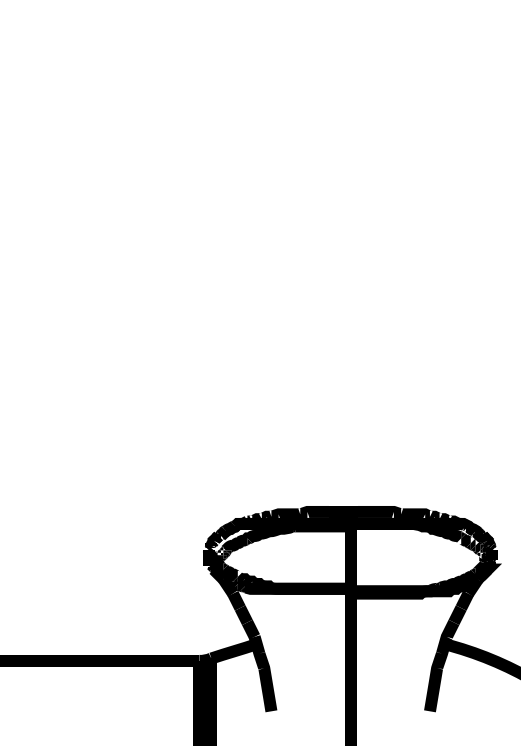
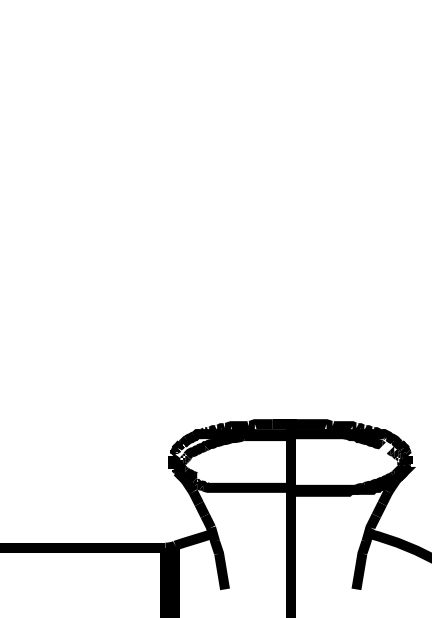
fill: (465, 540) -> (385, 447), removed
fill: (292, 583) -> (242, 483), removed

